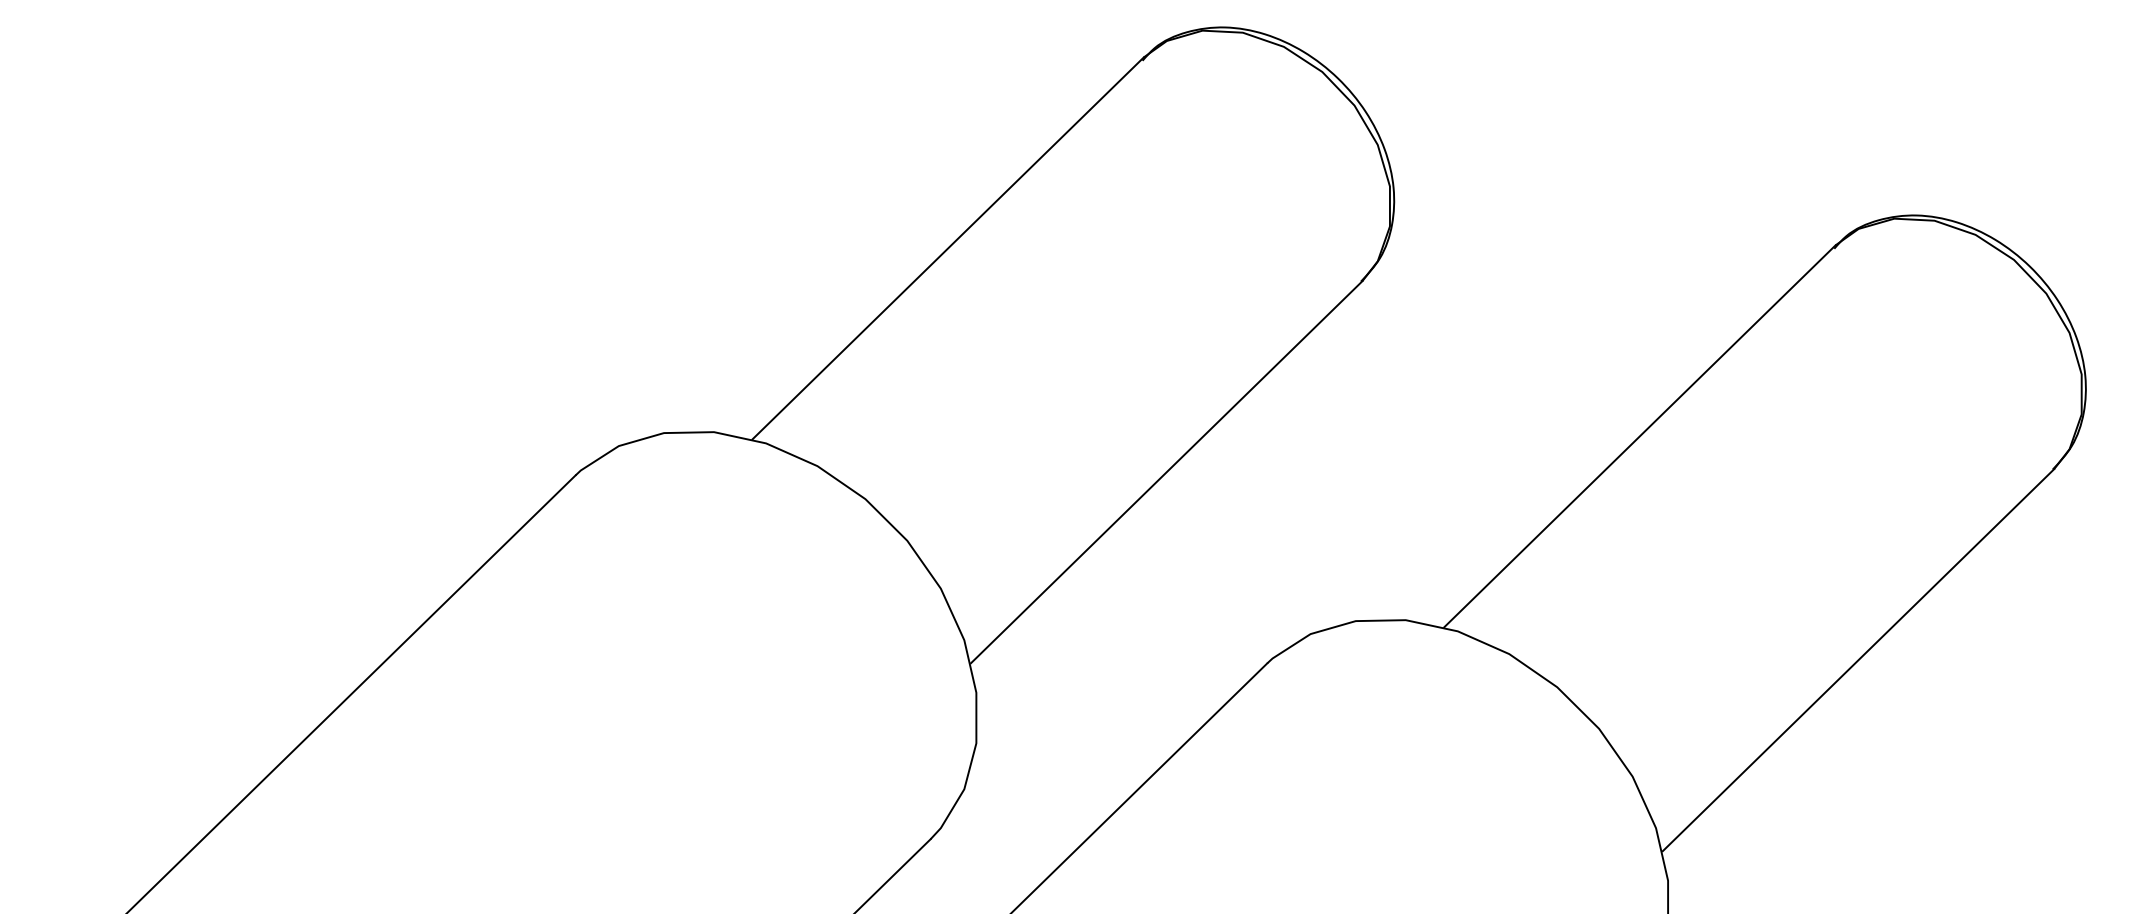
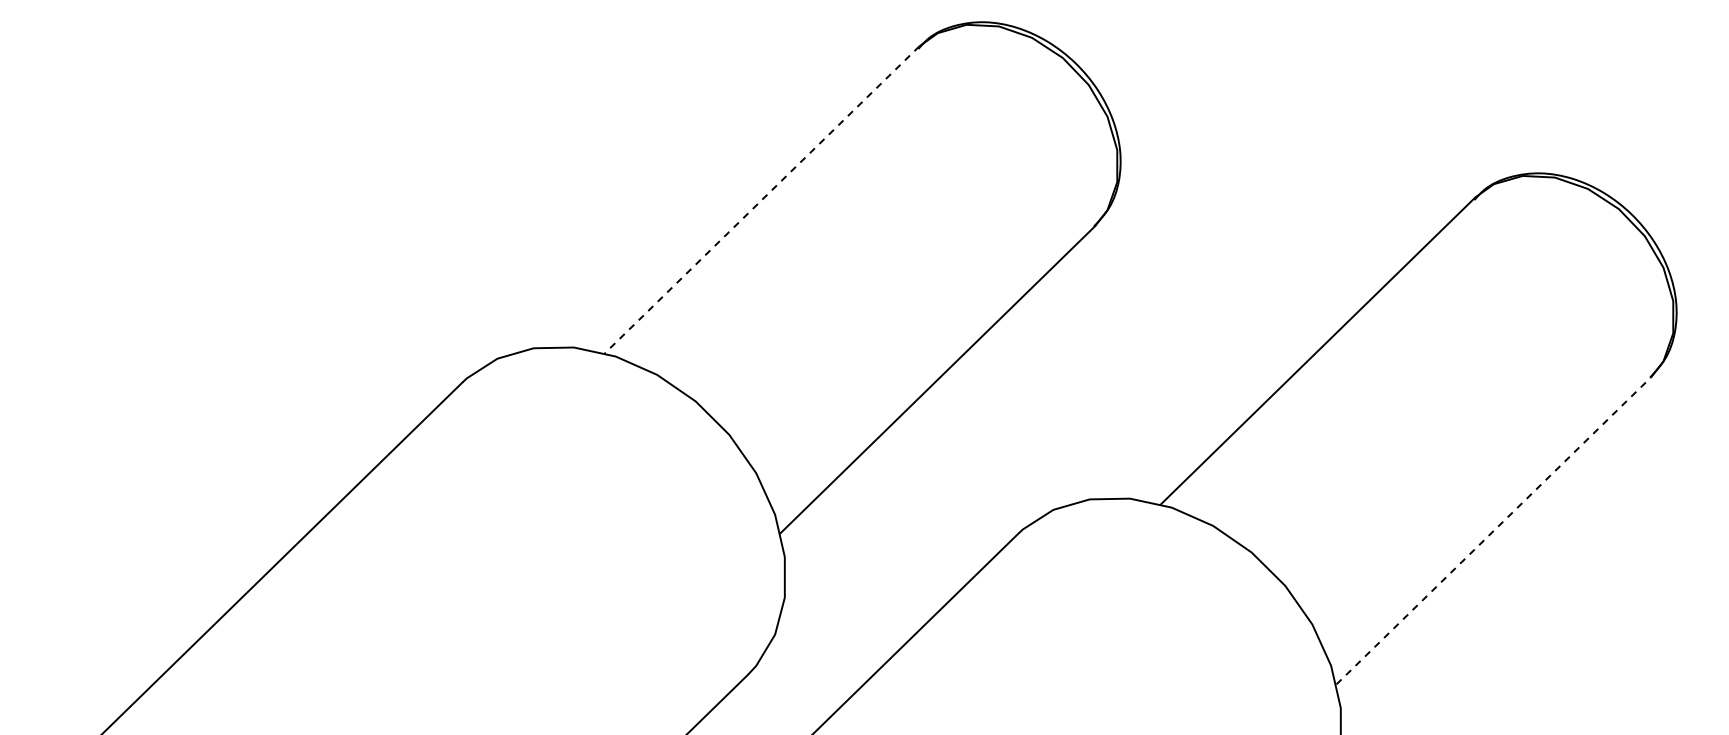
line: (948, 247) -> (762, 199), solid -> dashed
line: (1858, 659) -> (1493, 530), solid -> dashed

